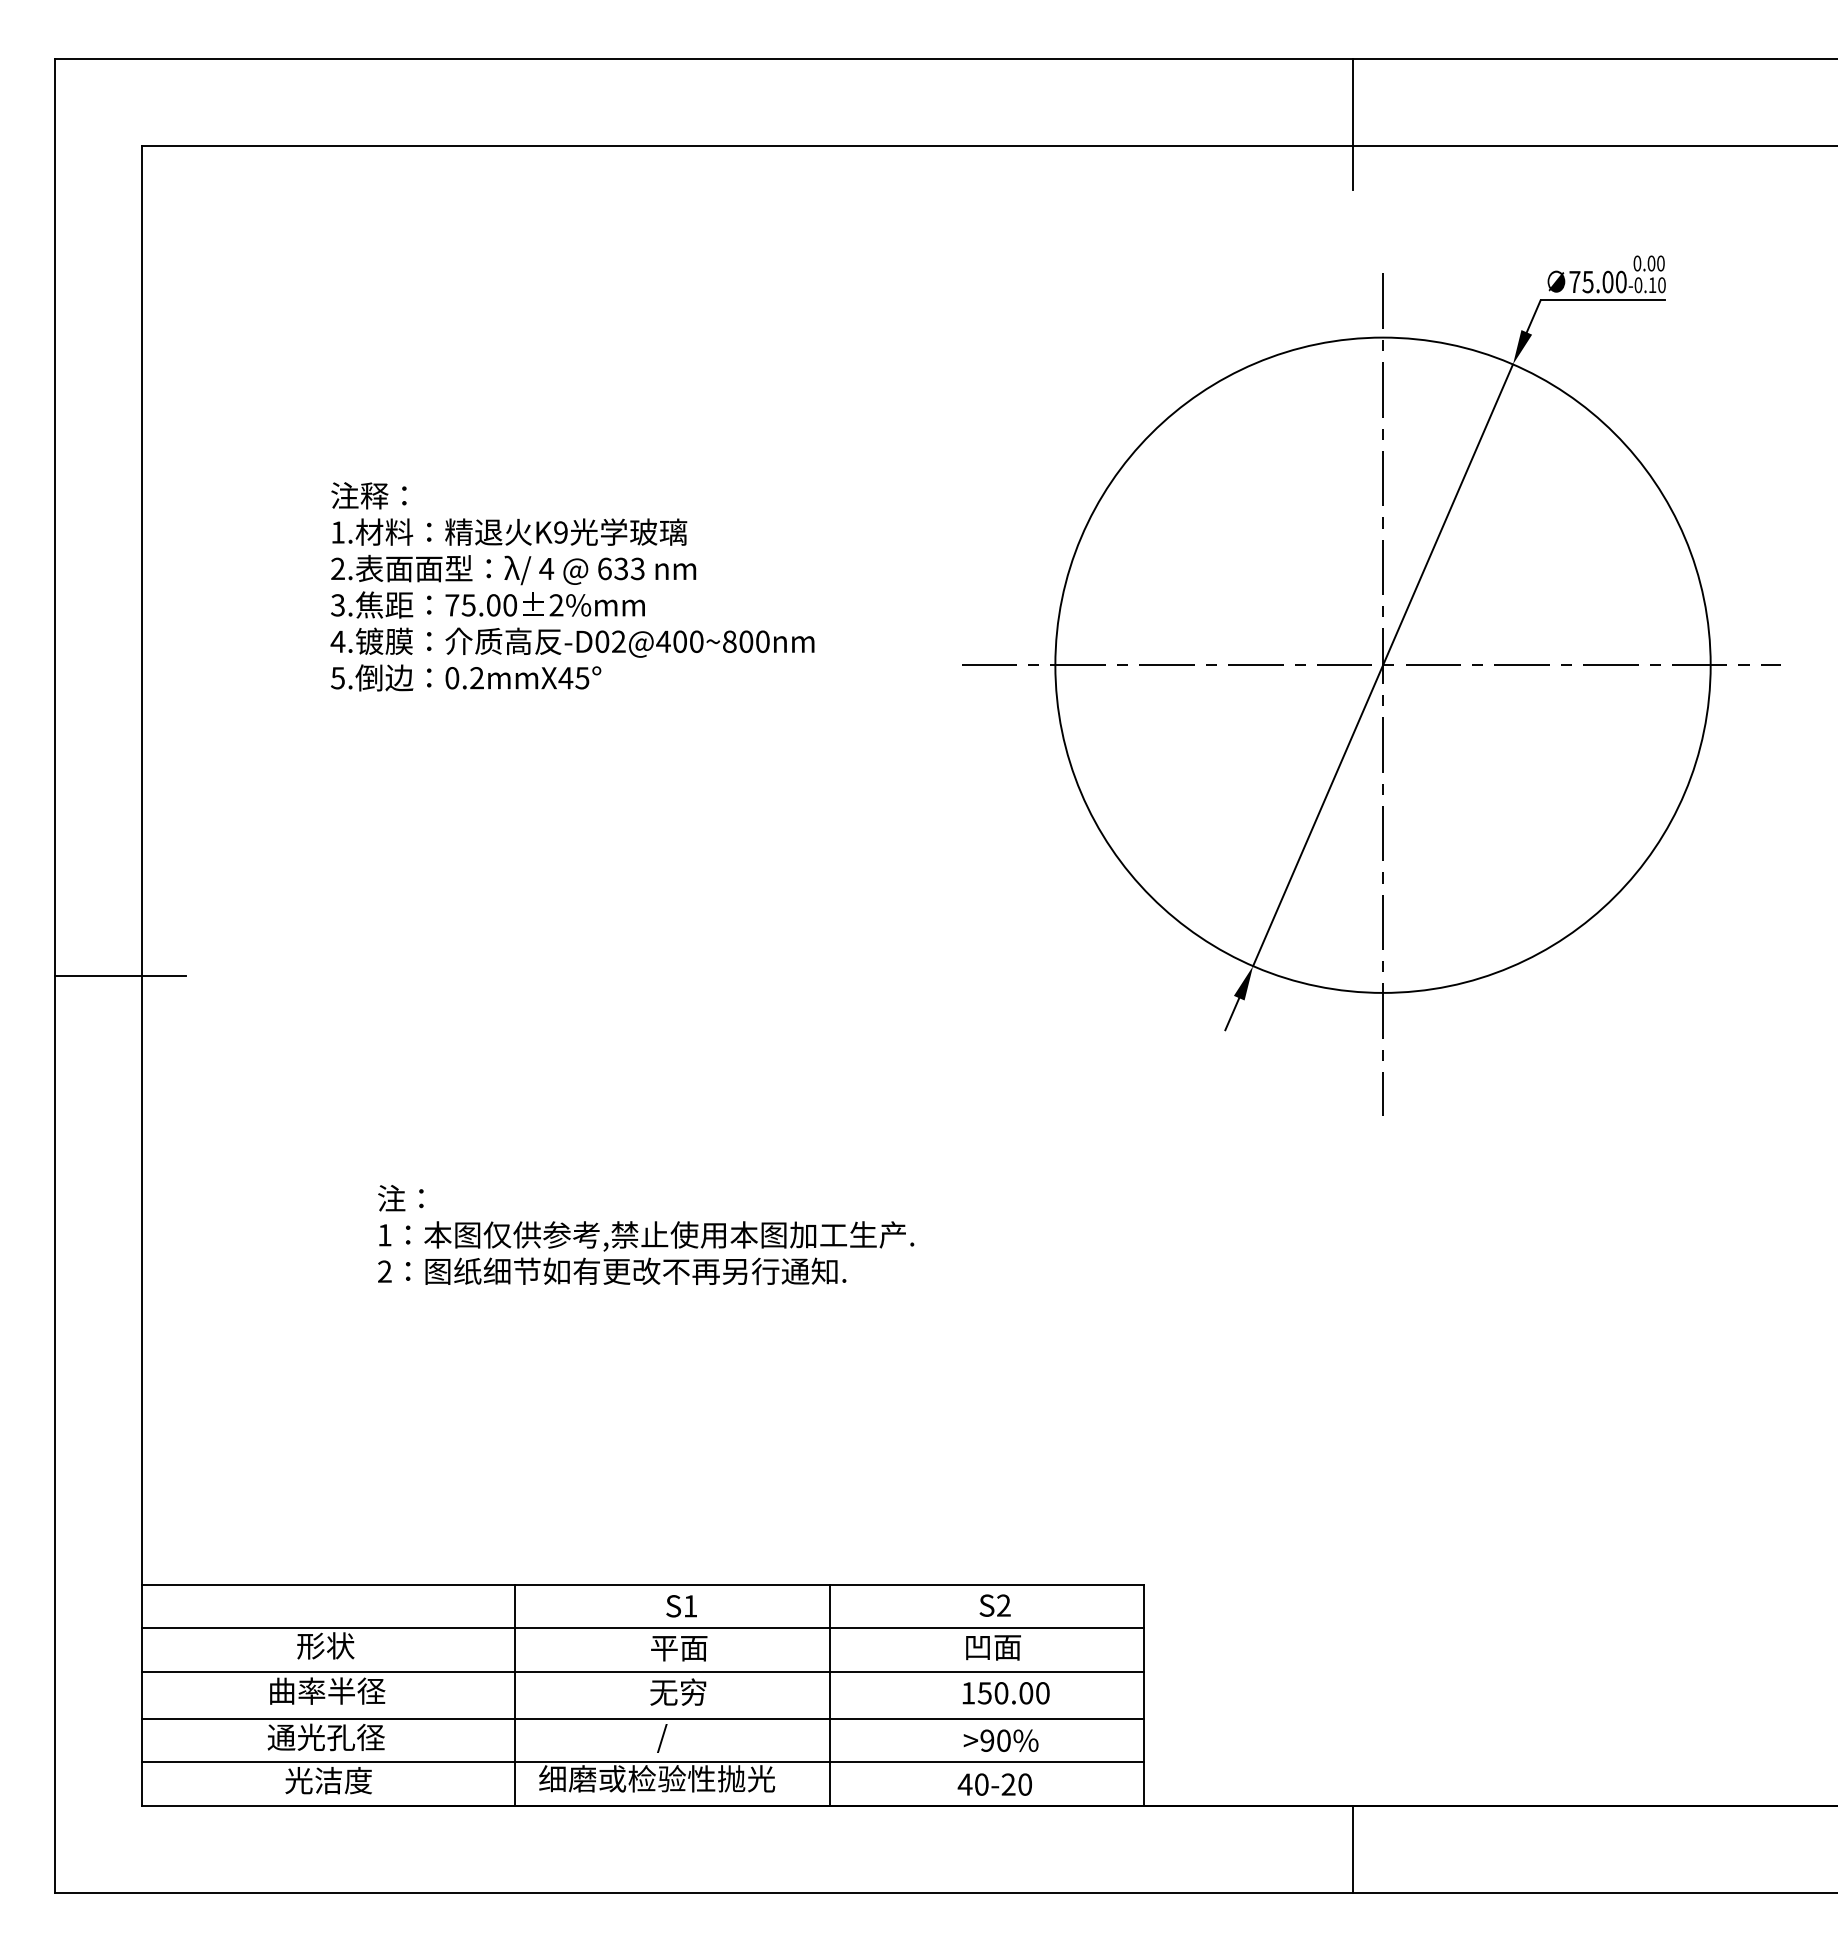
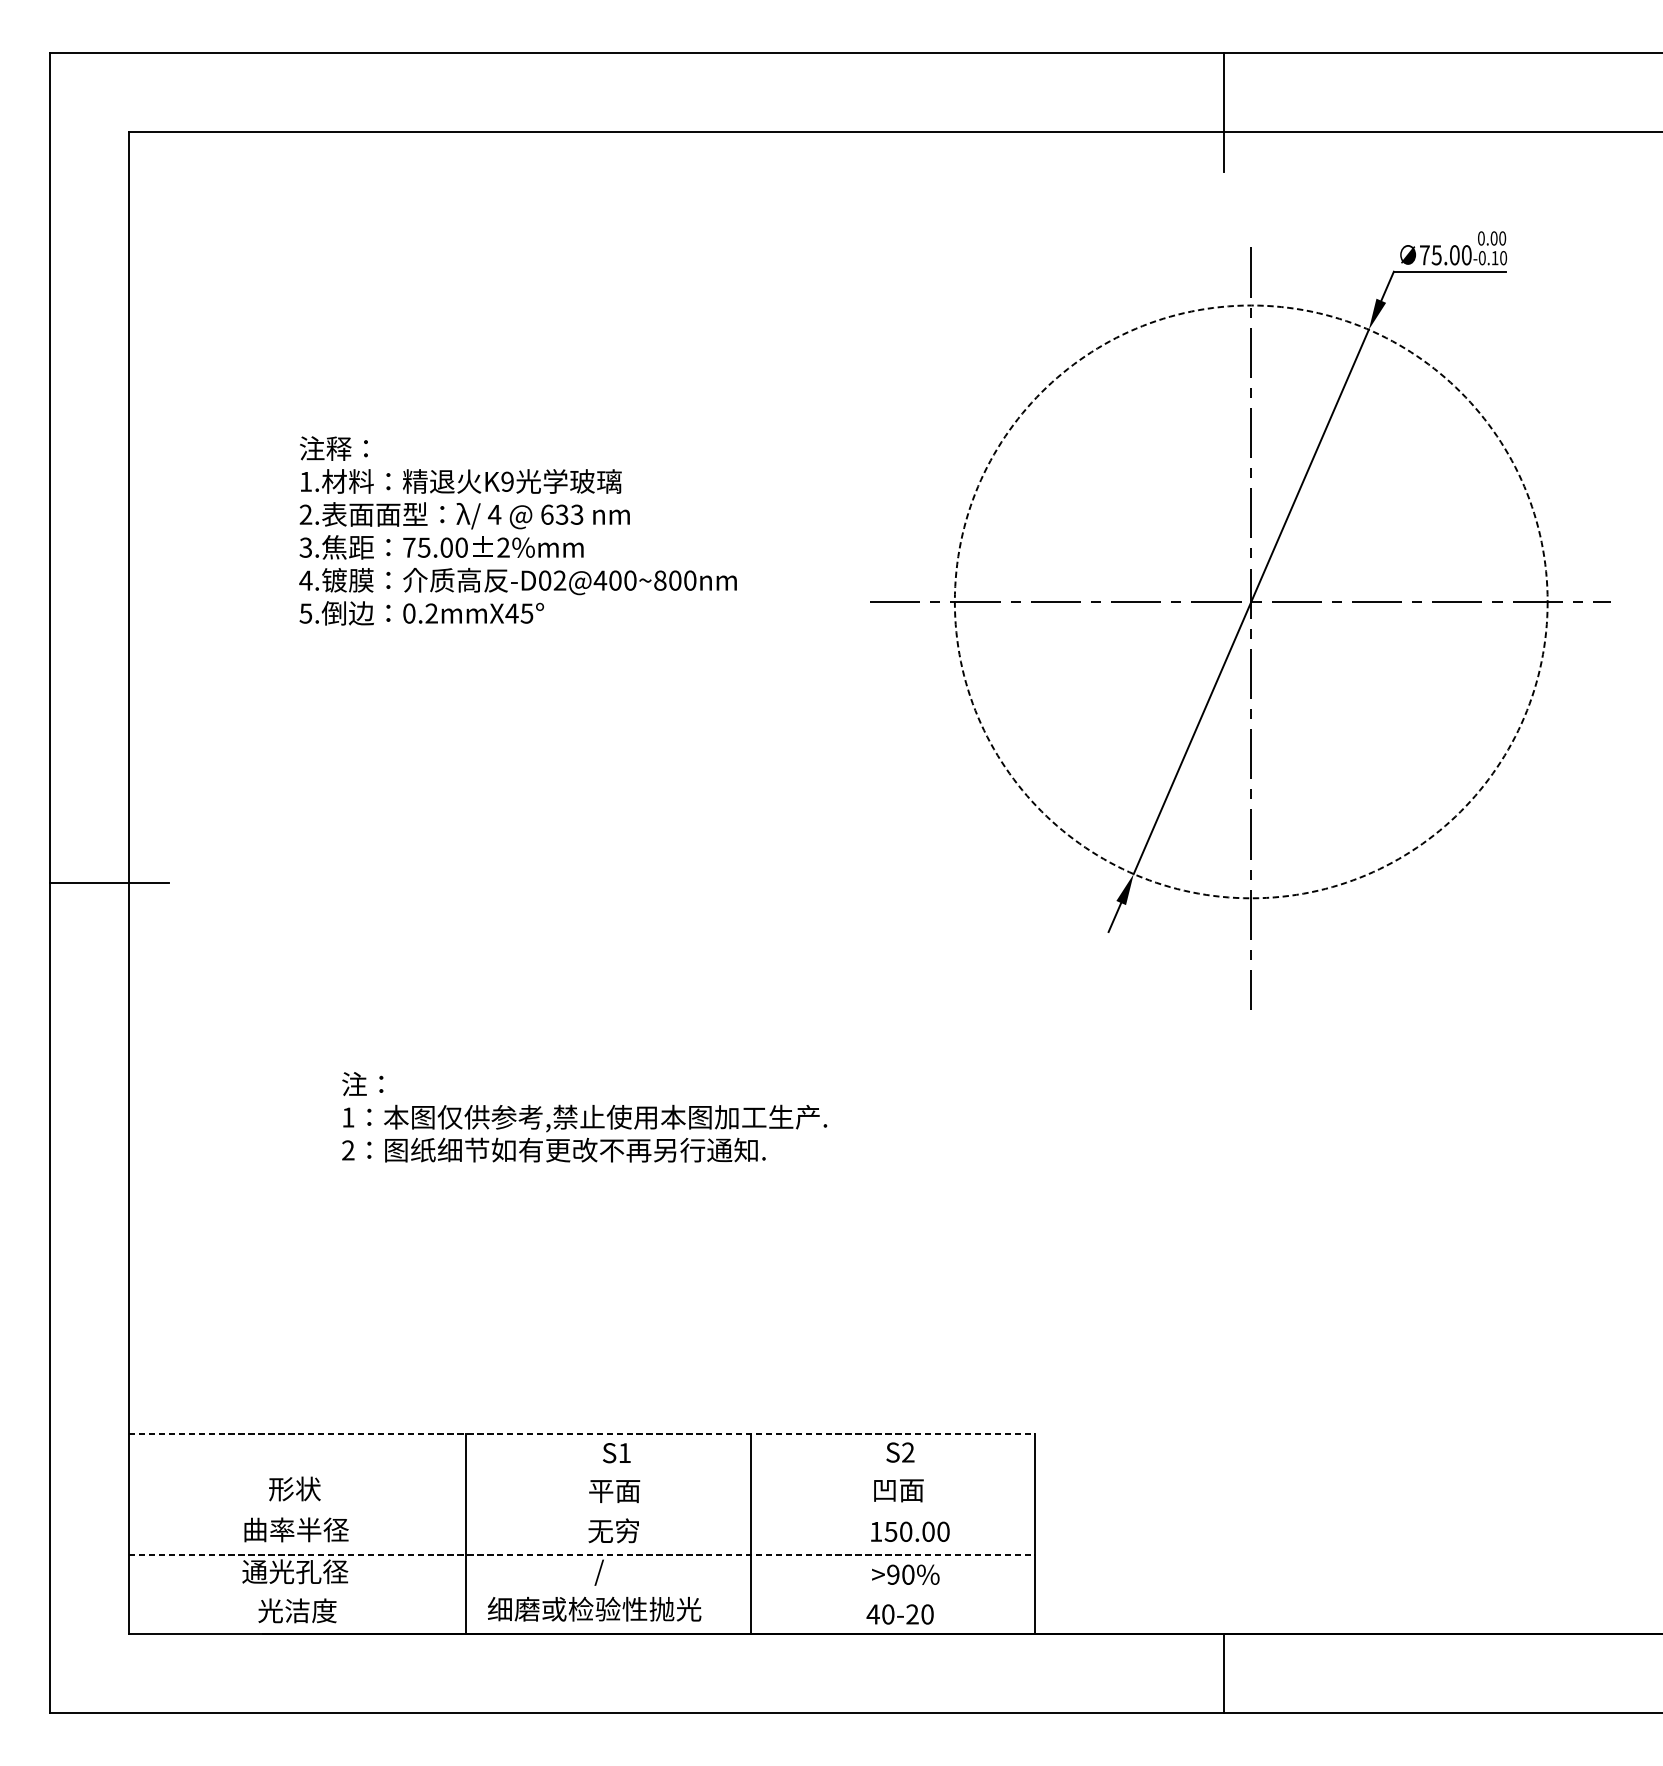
circle: (1382, 664) -> (1250, 601), solid -> dashed
line: (643, 1584) -> (582, 1433), solid -> dashed
line: (643, 1628) -> (582, 1473), removed
line: (643, 1671) -> (582, 1512), removed
line: (643, 1718) -> (582, 1554), solid -> dashed
line: (643, 1762) -> (582, 1594), removed

